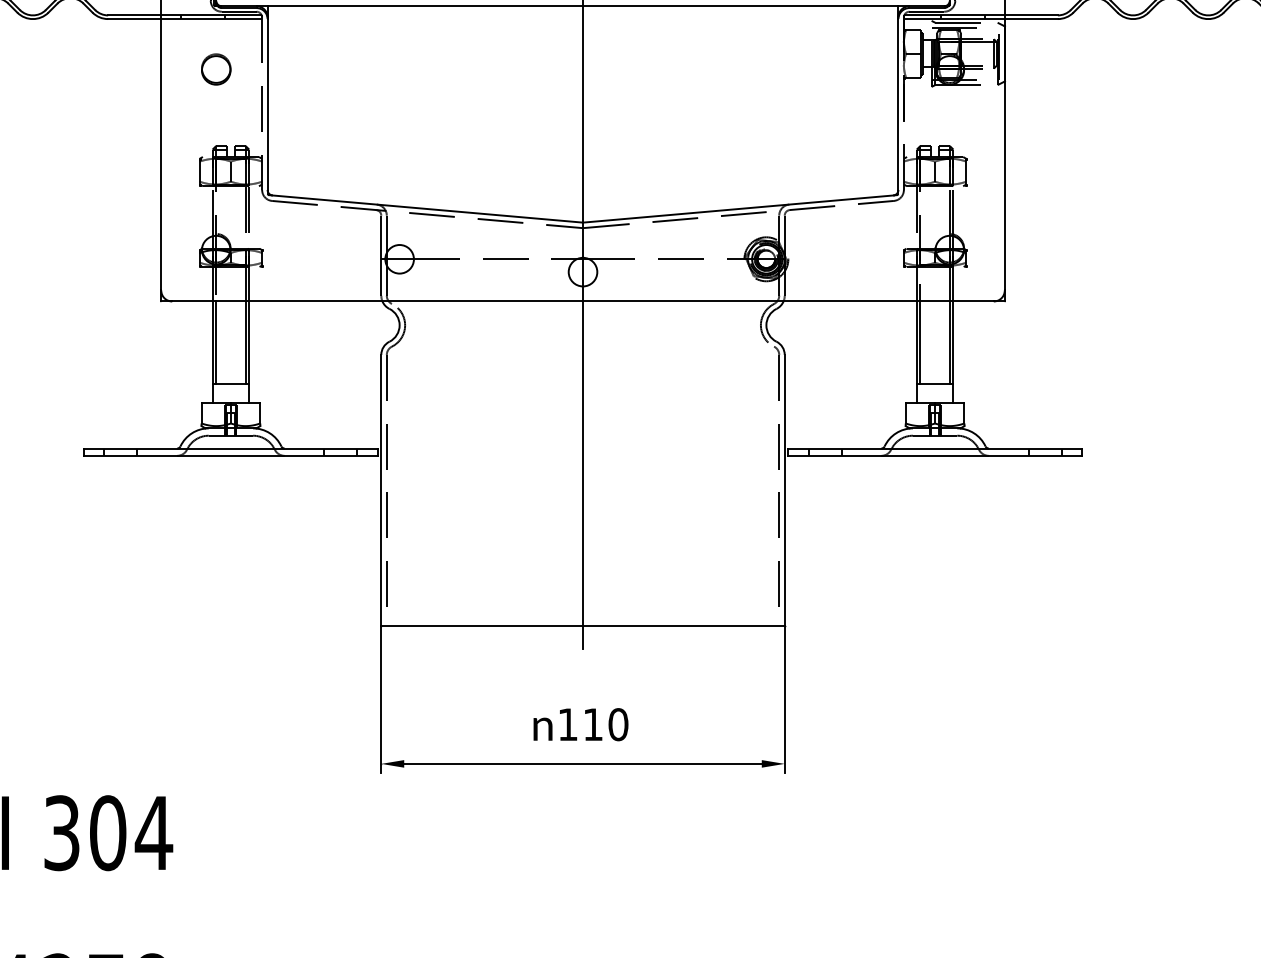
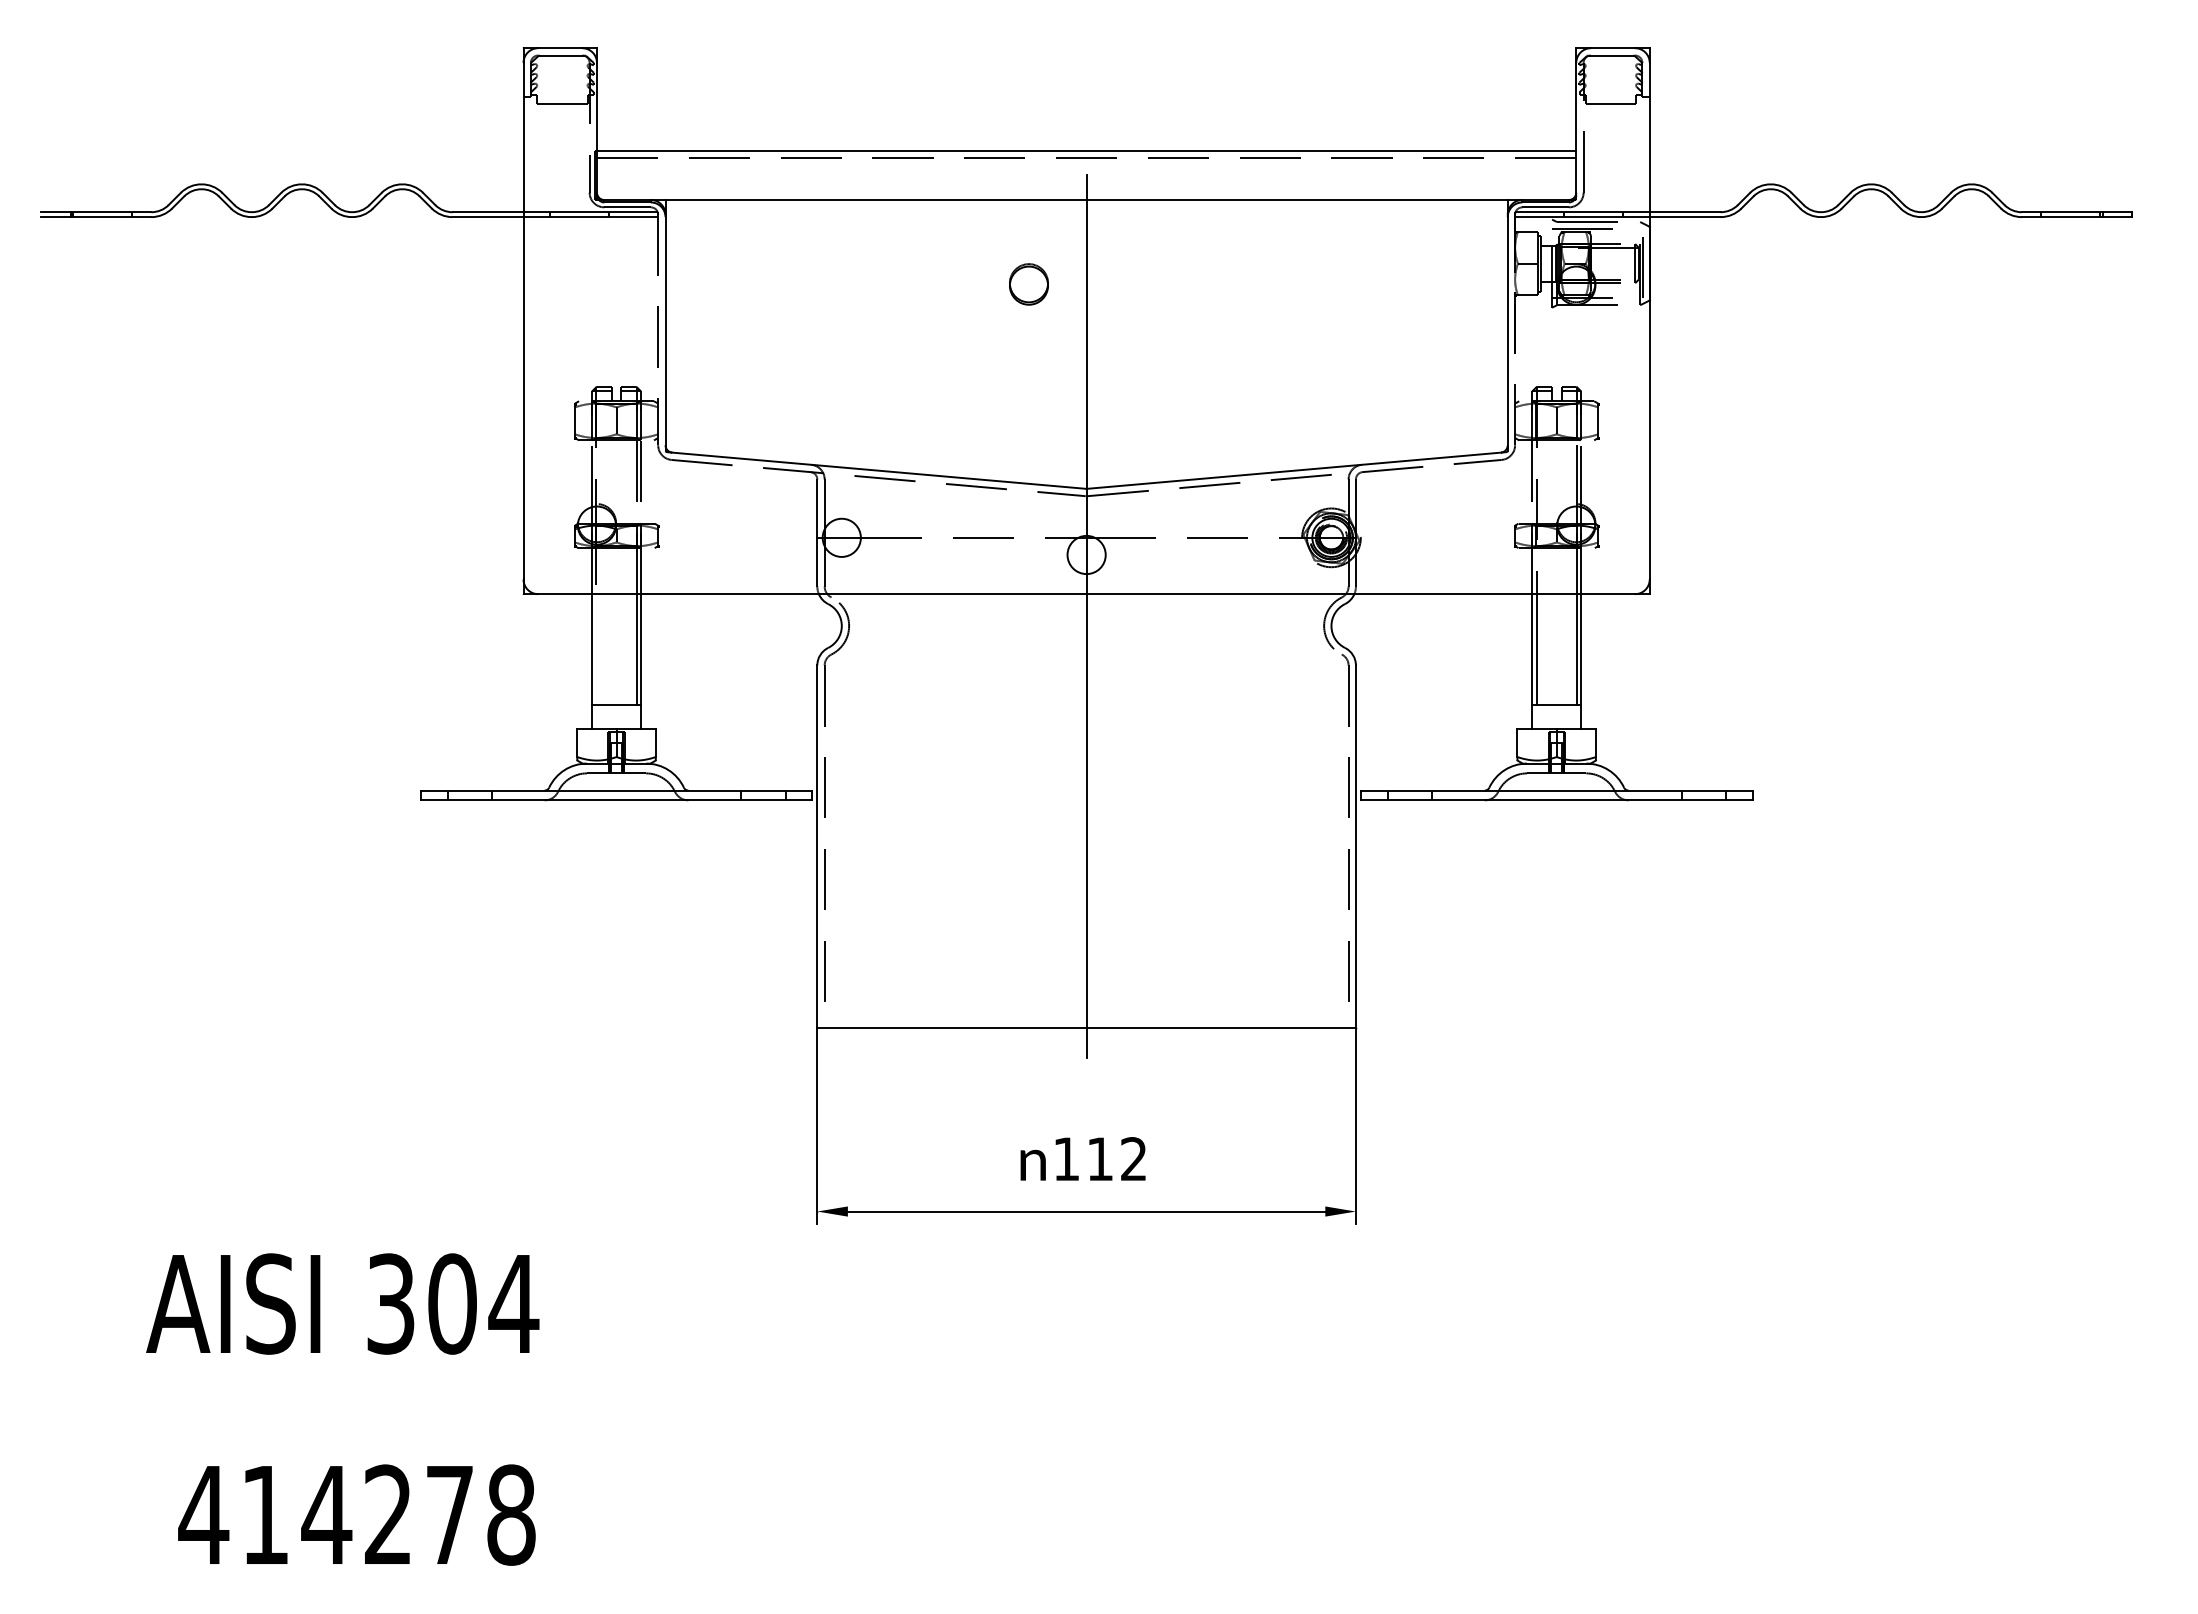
part: (215, 69) -> (1028, 284), moved
line: (215, 342) -> (596, 649), removed
text: (618, 724) -> (1133, 1159), 110 -> 112

